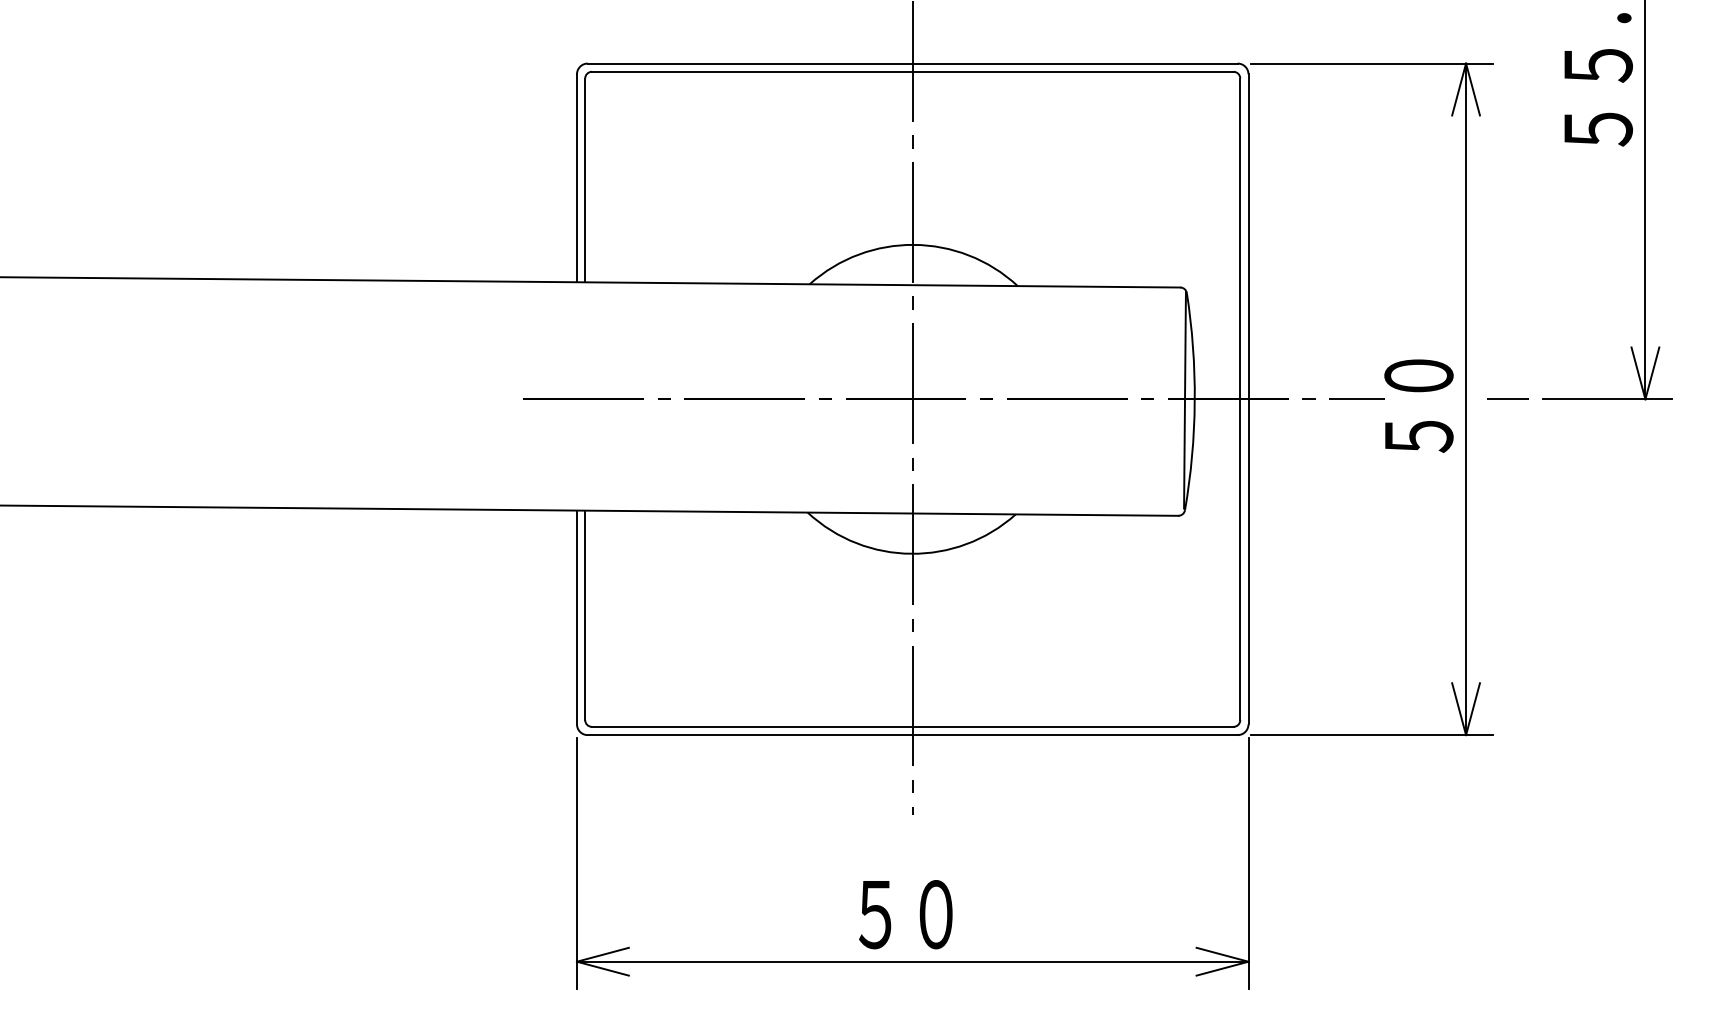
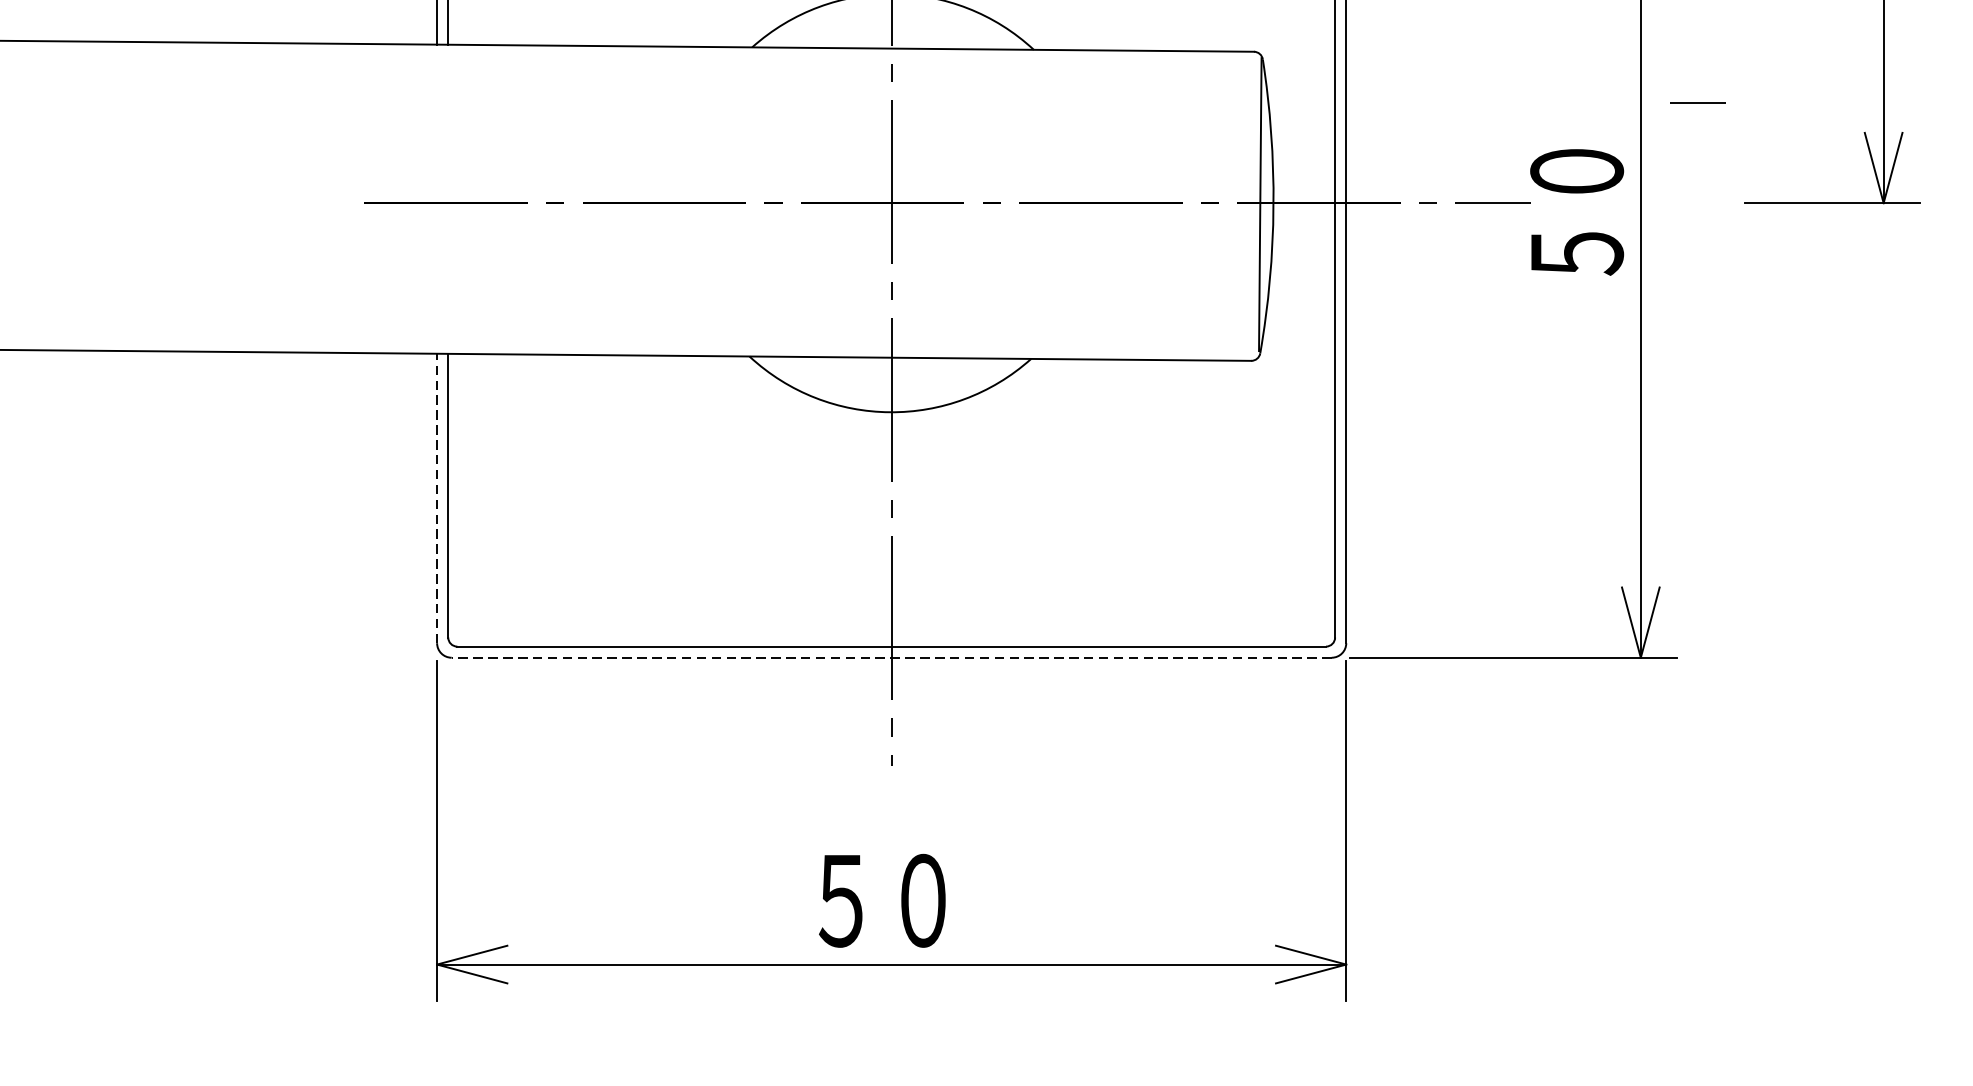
line: (1507, 398) -> (1696, 101), moved
line: (576, 617) -> (436, 498), solid -> dashed
line: (912, 735) -> (891, 658), solid -> dashed

